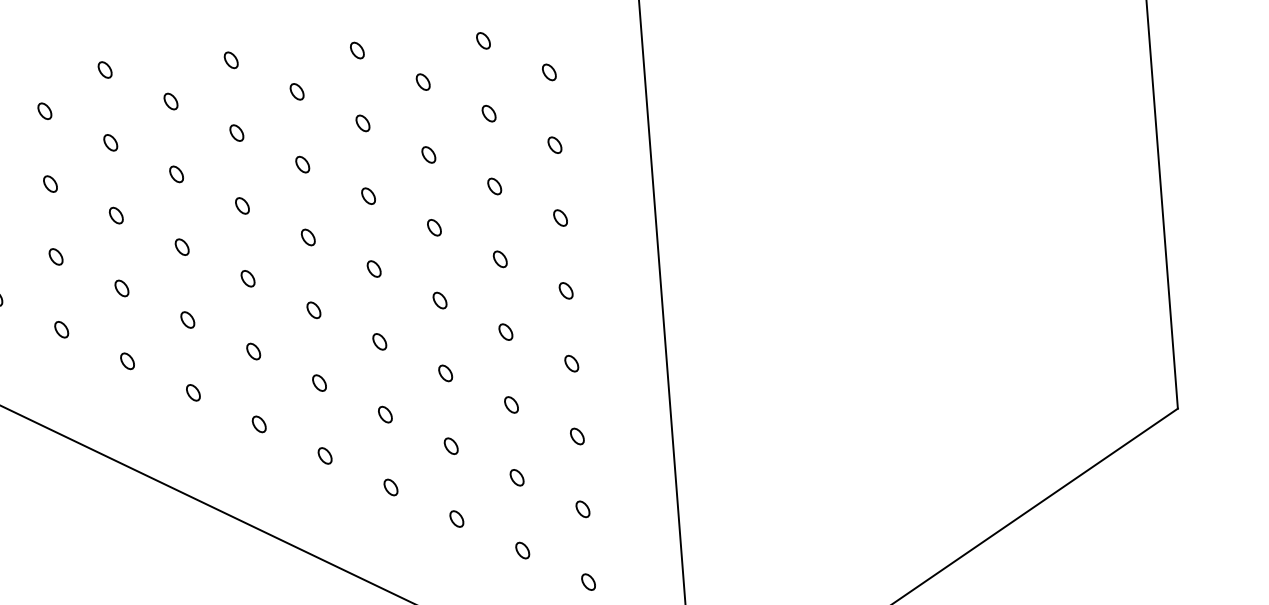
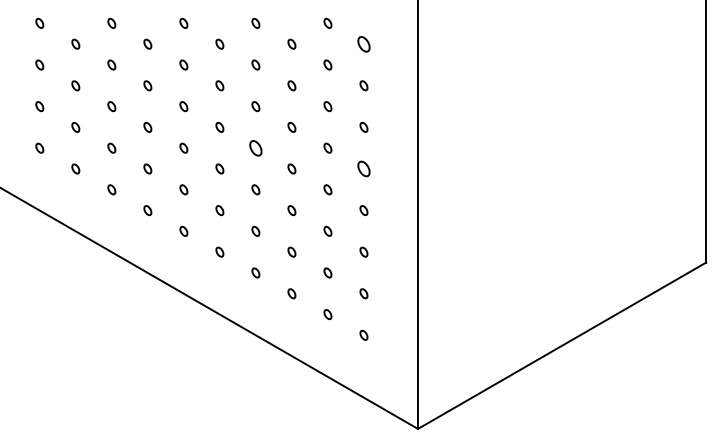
part: (548, 71) -> (363, 43), size x1.6
part: (373, 267) -> (255, 147), size x1.6
part: (565, 290) -> (363, 168), size x1.6

